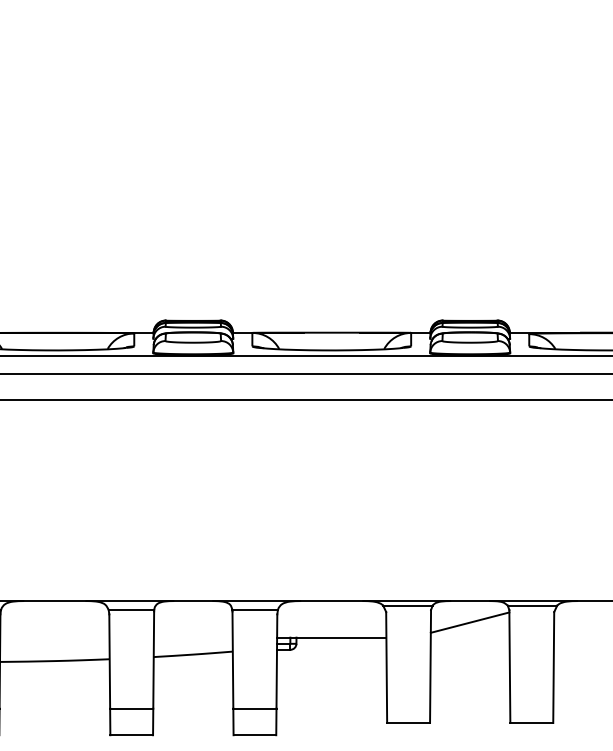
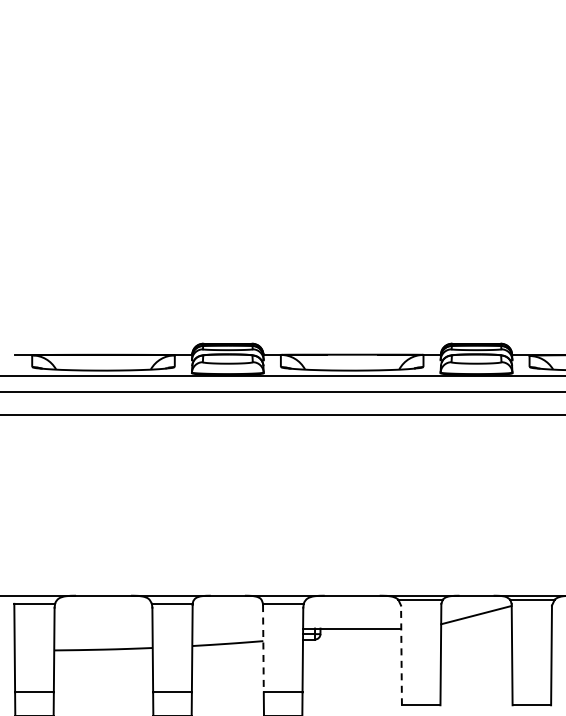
line: (233, 659) -> (263, 648), solid -> dashed
line: (386, 667) -> (401, 655), solid -> dashed

